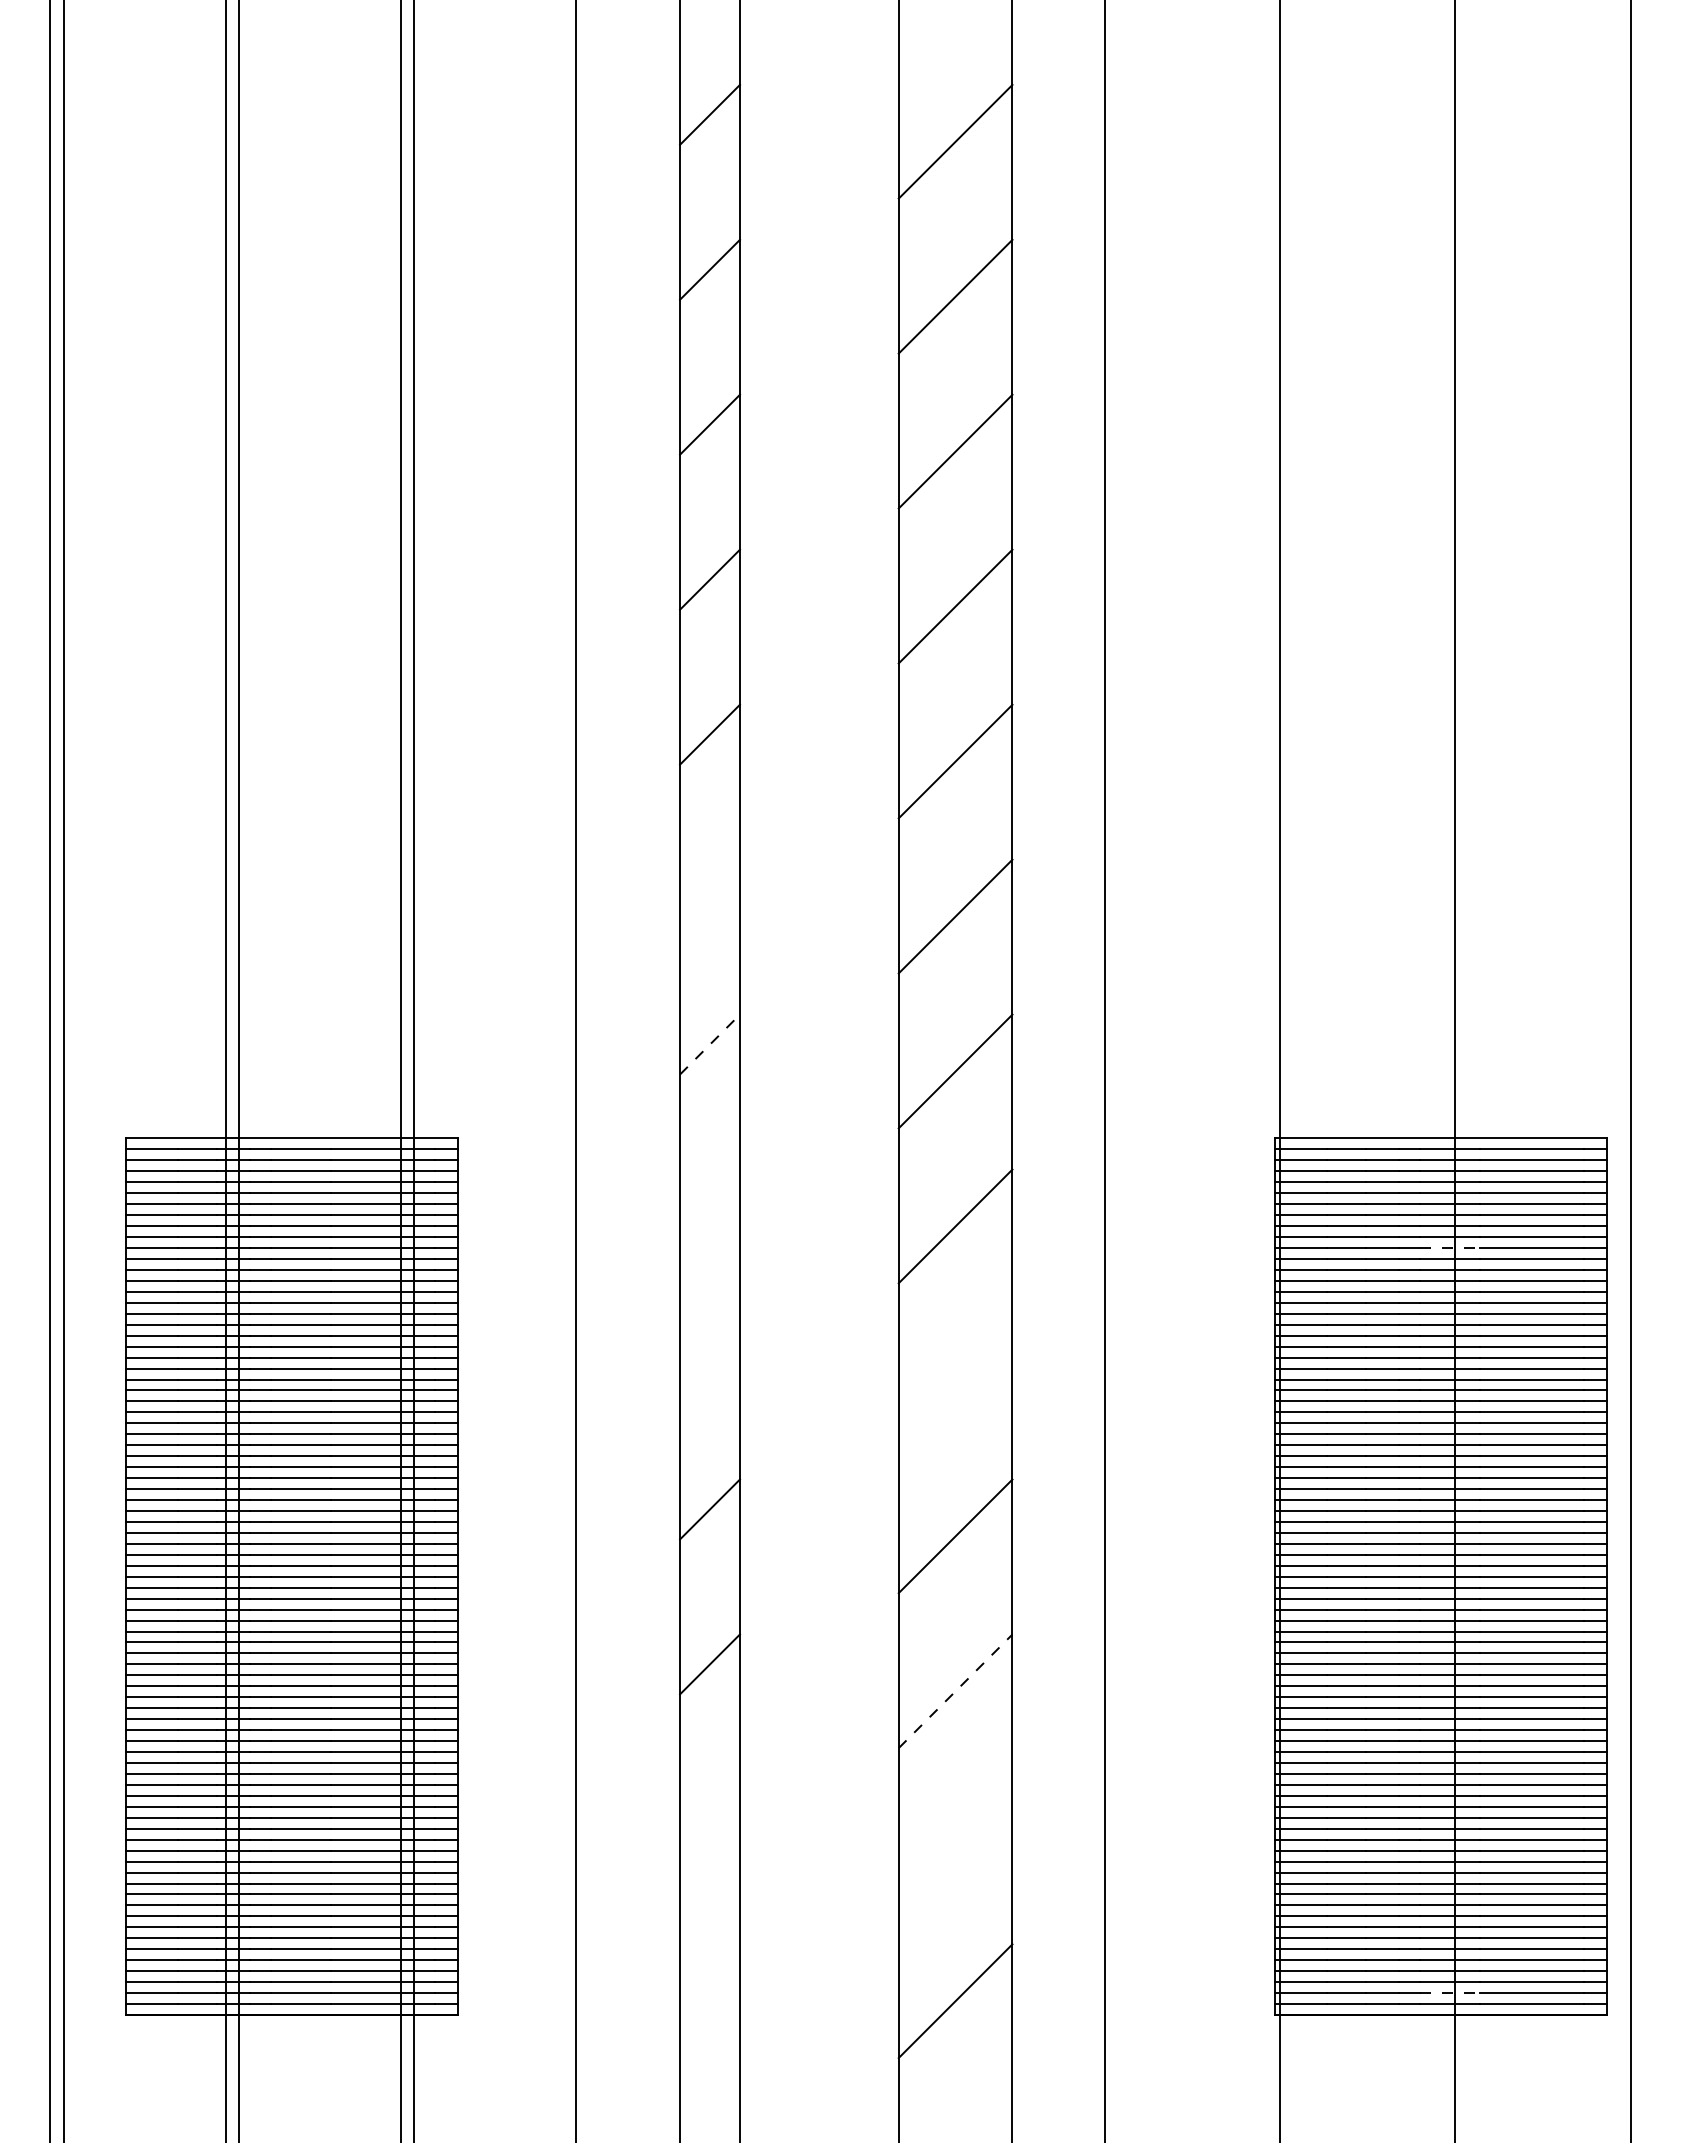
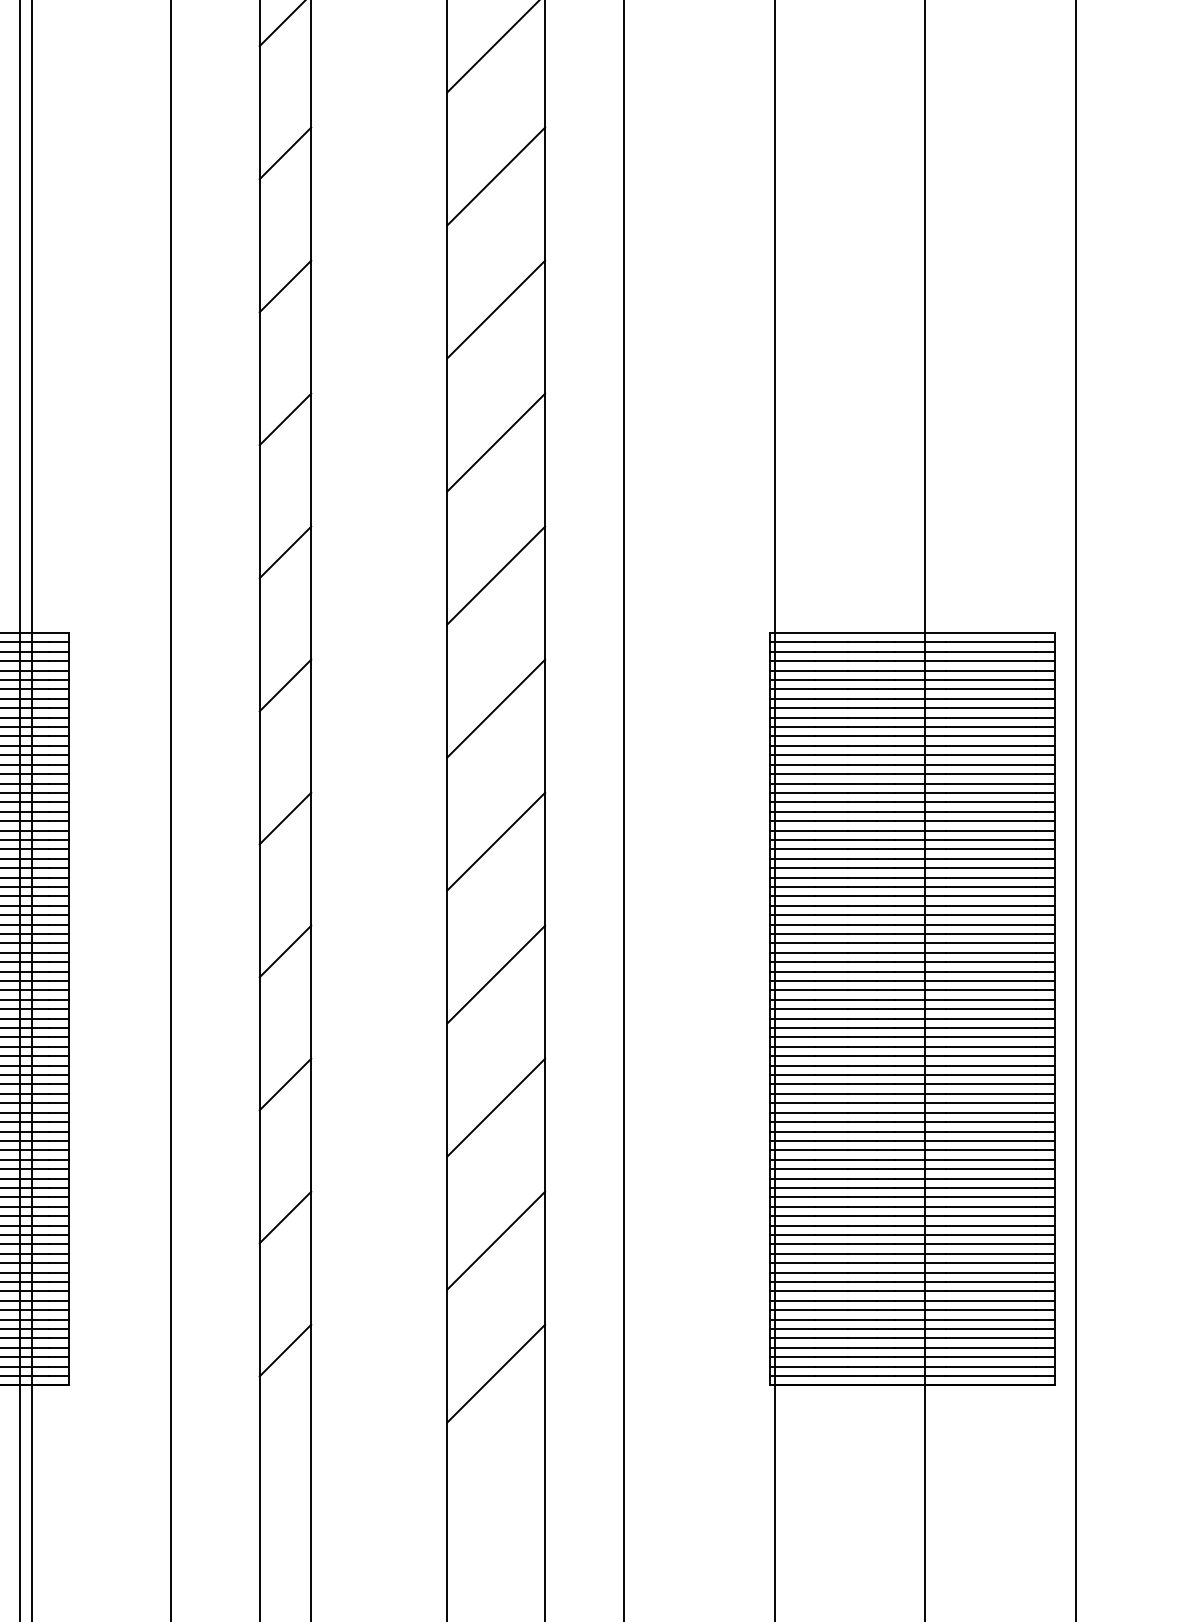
line: (709, 889) -> (285, 419), added
line: (710, 1044) -> (285, 552), dashed -> solid
line: (709, 1199) -> (285, 685), added
line: (1450, 1248) -> (921, 727), dashed -> solid
line: (709, 1354) -> (285, 818), added
line: (955, 1381) -> (496, 841), added
line: (955, 1690) -> (496, 1106), dashed -> solid
line: (709, 1819) -> (285, 1217), added
line: (955, 1846) -> (496, 1240), added
line: (709, 1974) -> (285, 1350), added
line: (1450, 1993) -> (921, 1366), dashed -> solid

